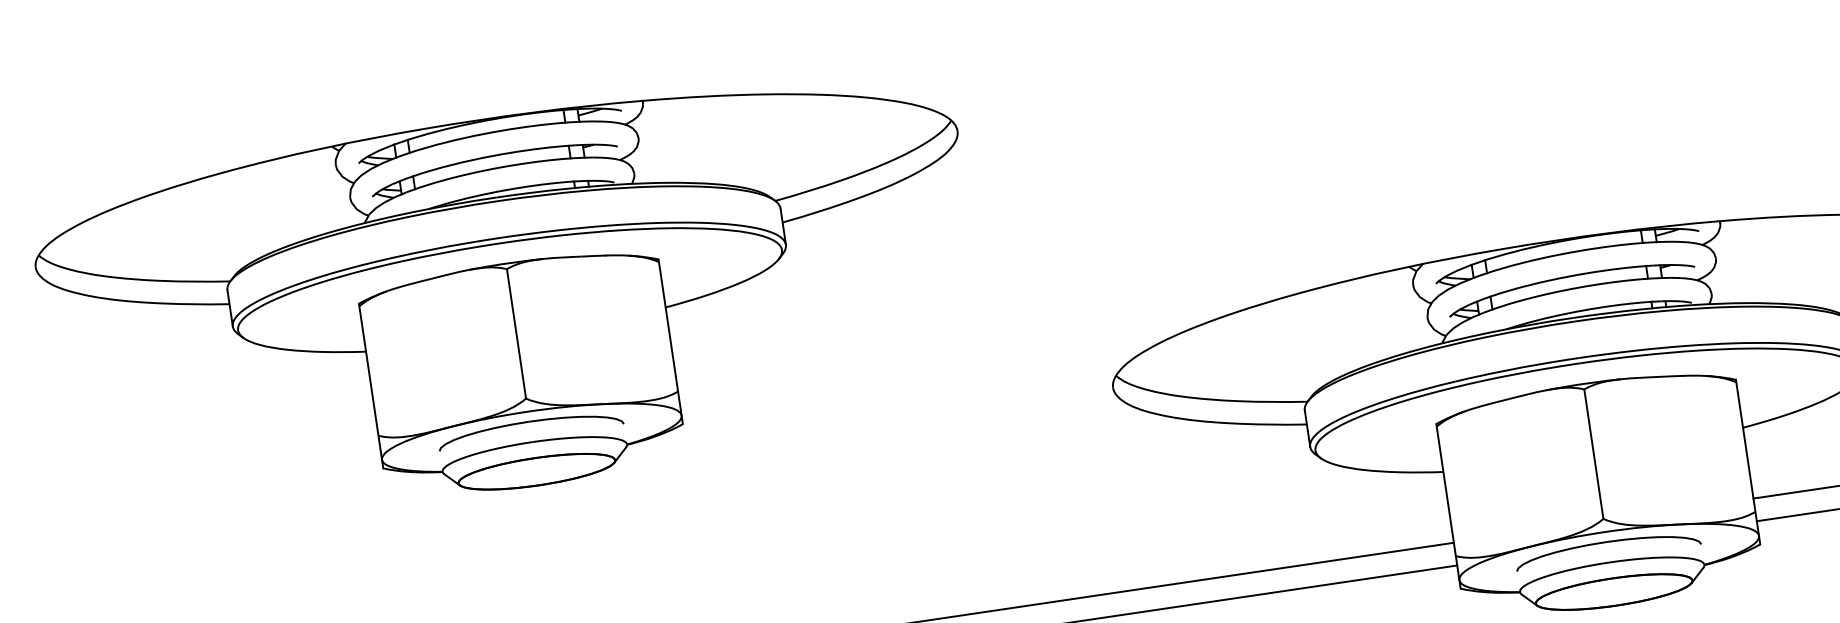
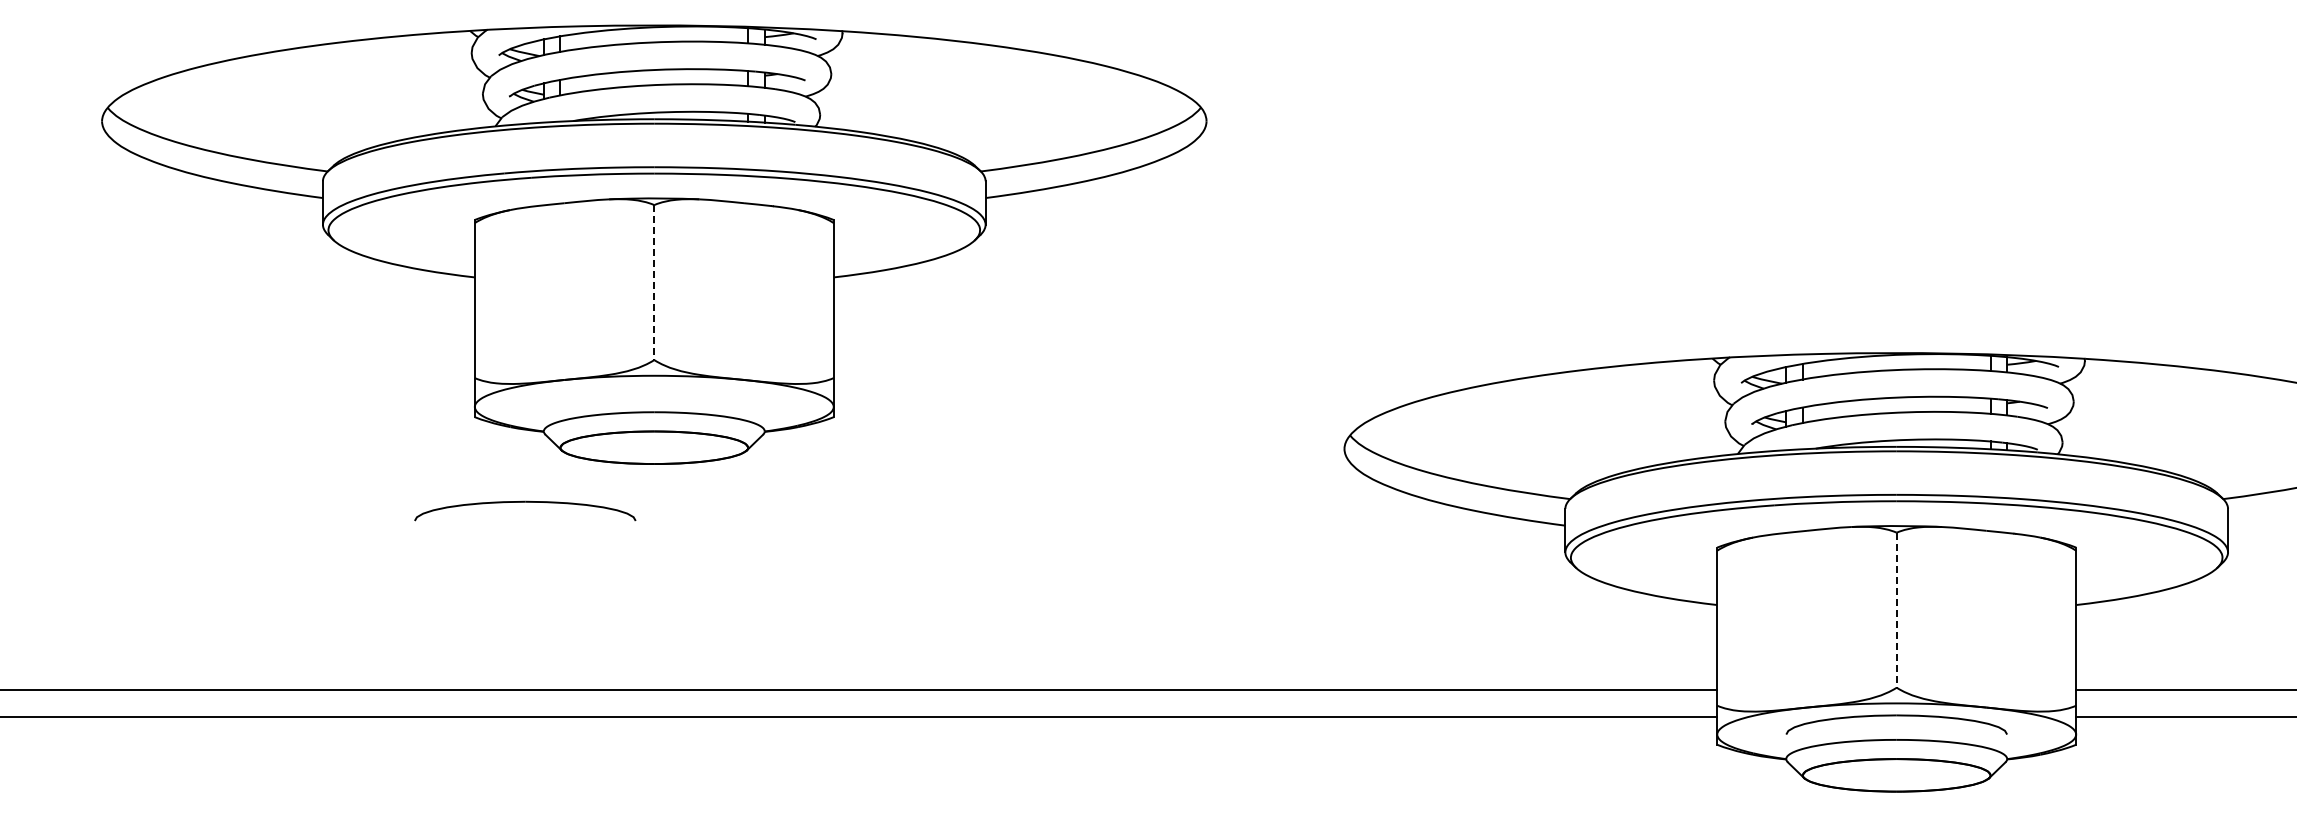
line: (516, 334) -> (654, 283), solid -> dashed
part: (529, 422) -> (525, 502), moved
line: (1593, 454) -> (1896, 610), solid -> dashed

